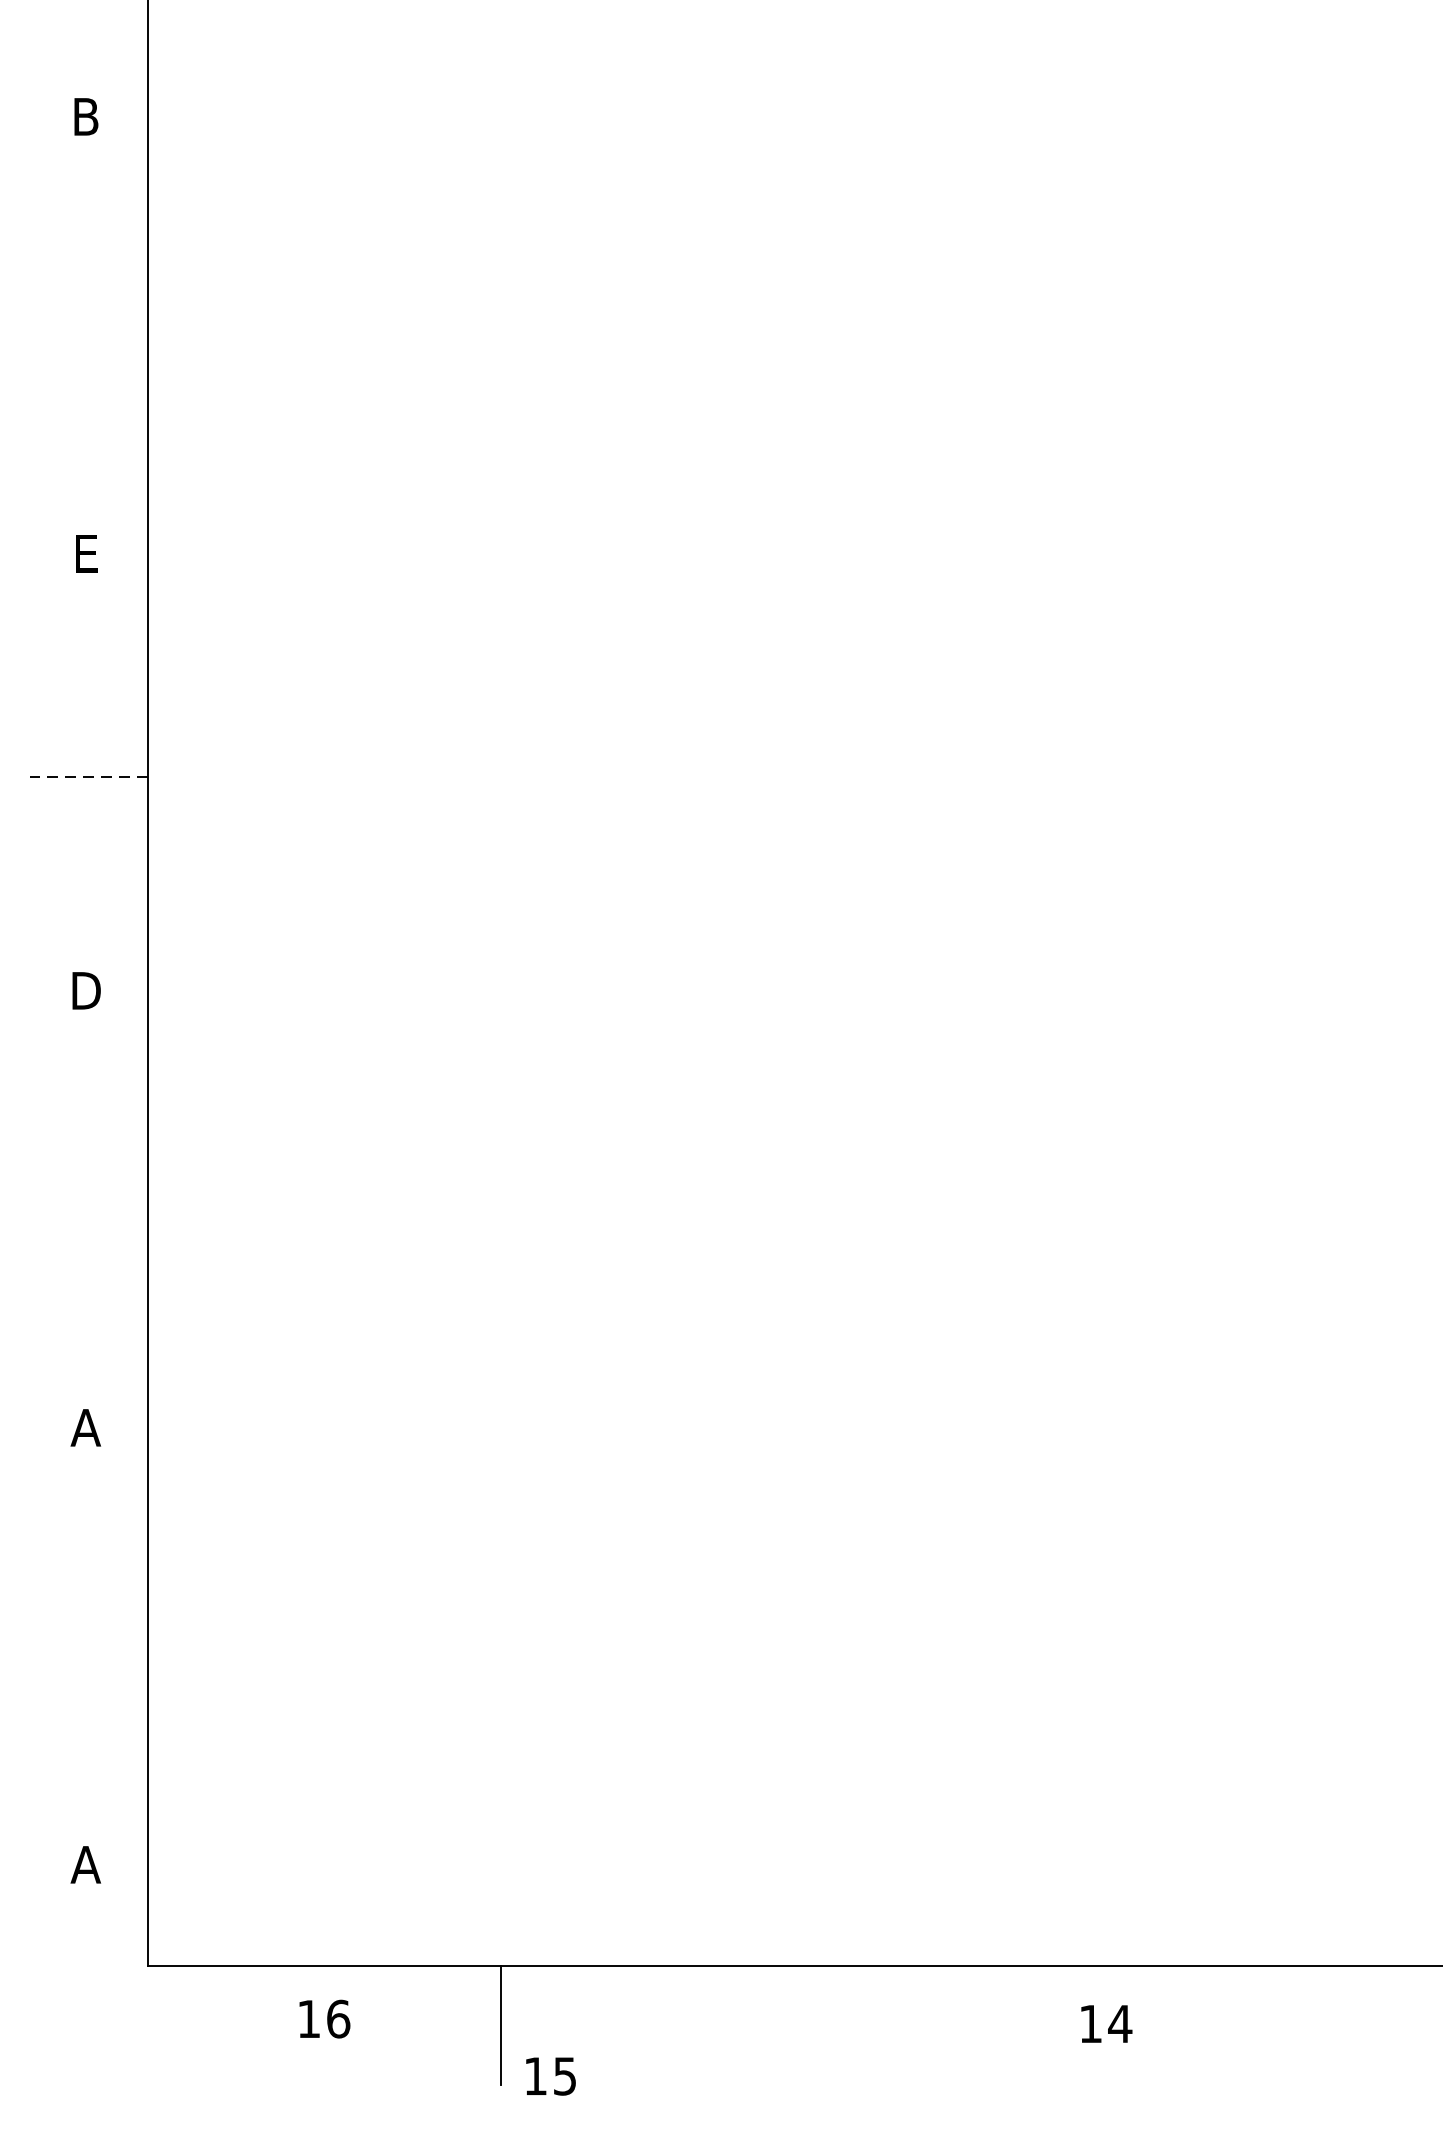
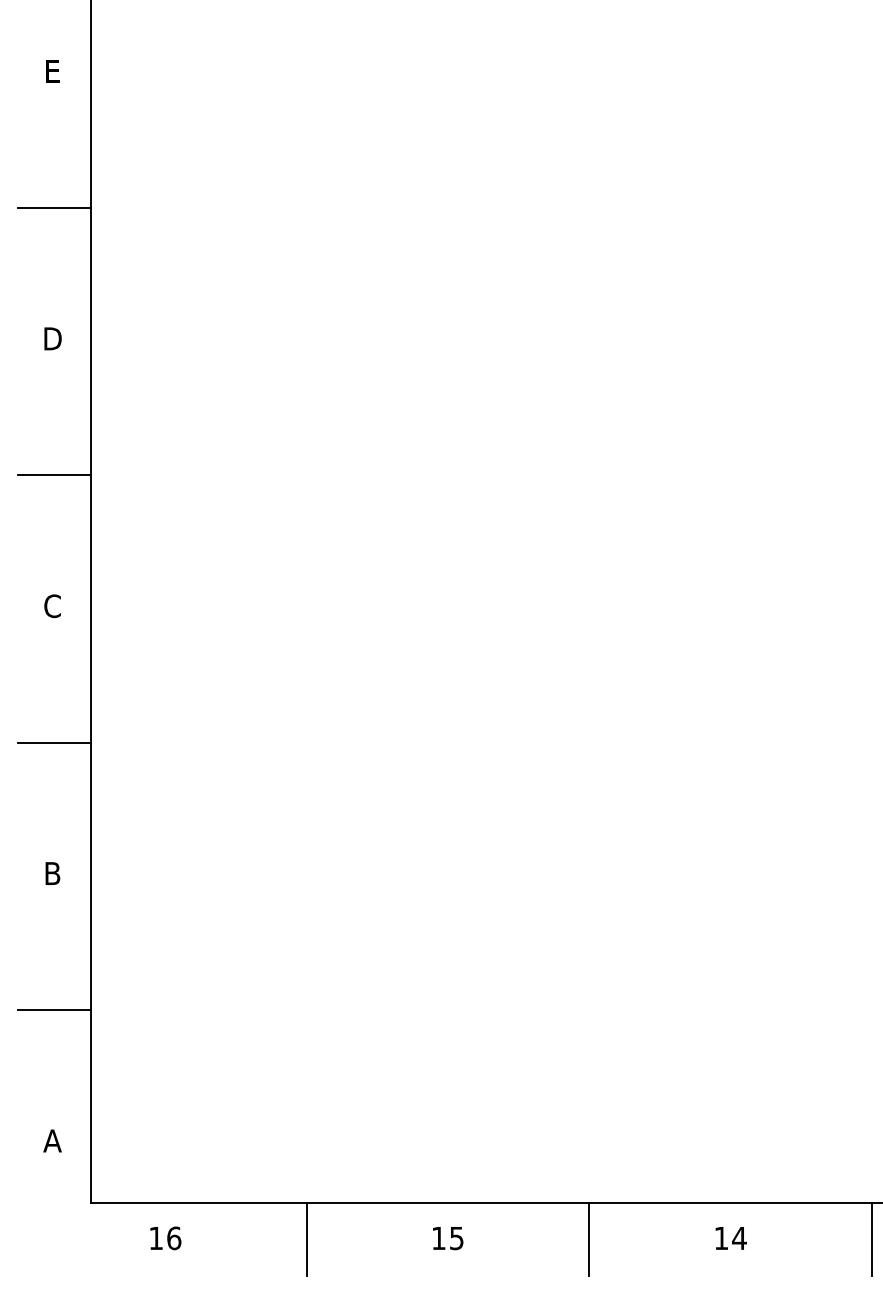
text: (85, 116) -> (52, 71), B -> E
line: (88, 340) -> (54, 208), added
text: (85, 553) -> (52, 338), E -> D
line: (87, 777) -> (53, 475), dashed -> solid
text: (85, 991) -> (52, 606), D -> C
line: (88, 1213) -> (54, 742), added
text: (85, 1427) -> (52, 873), A -> B
line: (88, 1651) -> (54, 1010), added
text: (324, 2019) -> (165, 1238), moved
text: (1105, 2024) -> (730, 1238), moved
line: (963, 2025) -> (589, 1239), added
line: (1424, 2025) -> (871, 1239), added
text: (551, 2076) -> (448, 1238), moved

